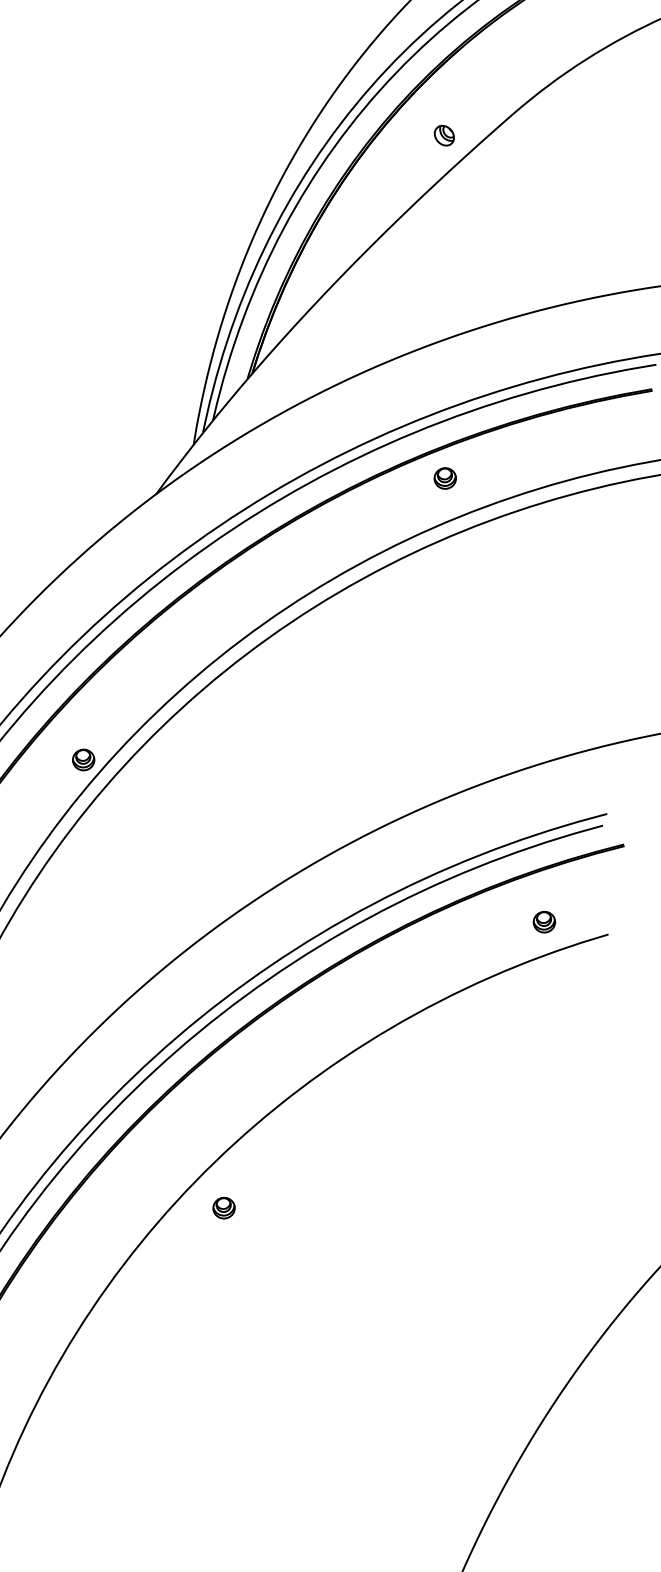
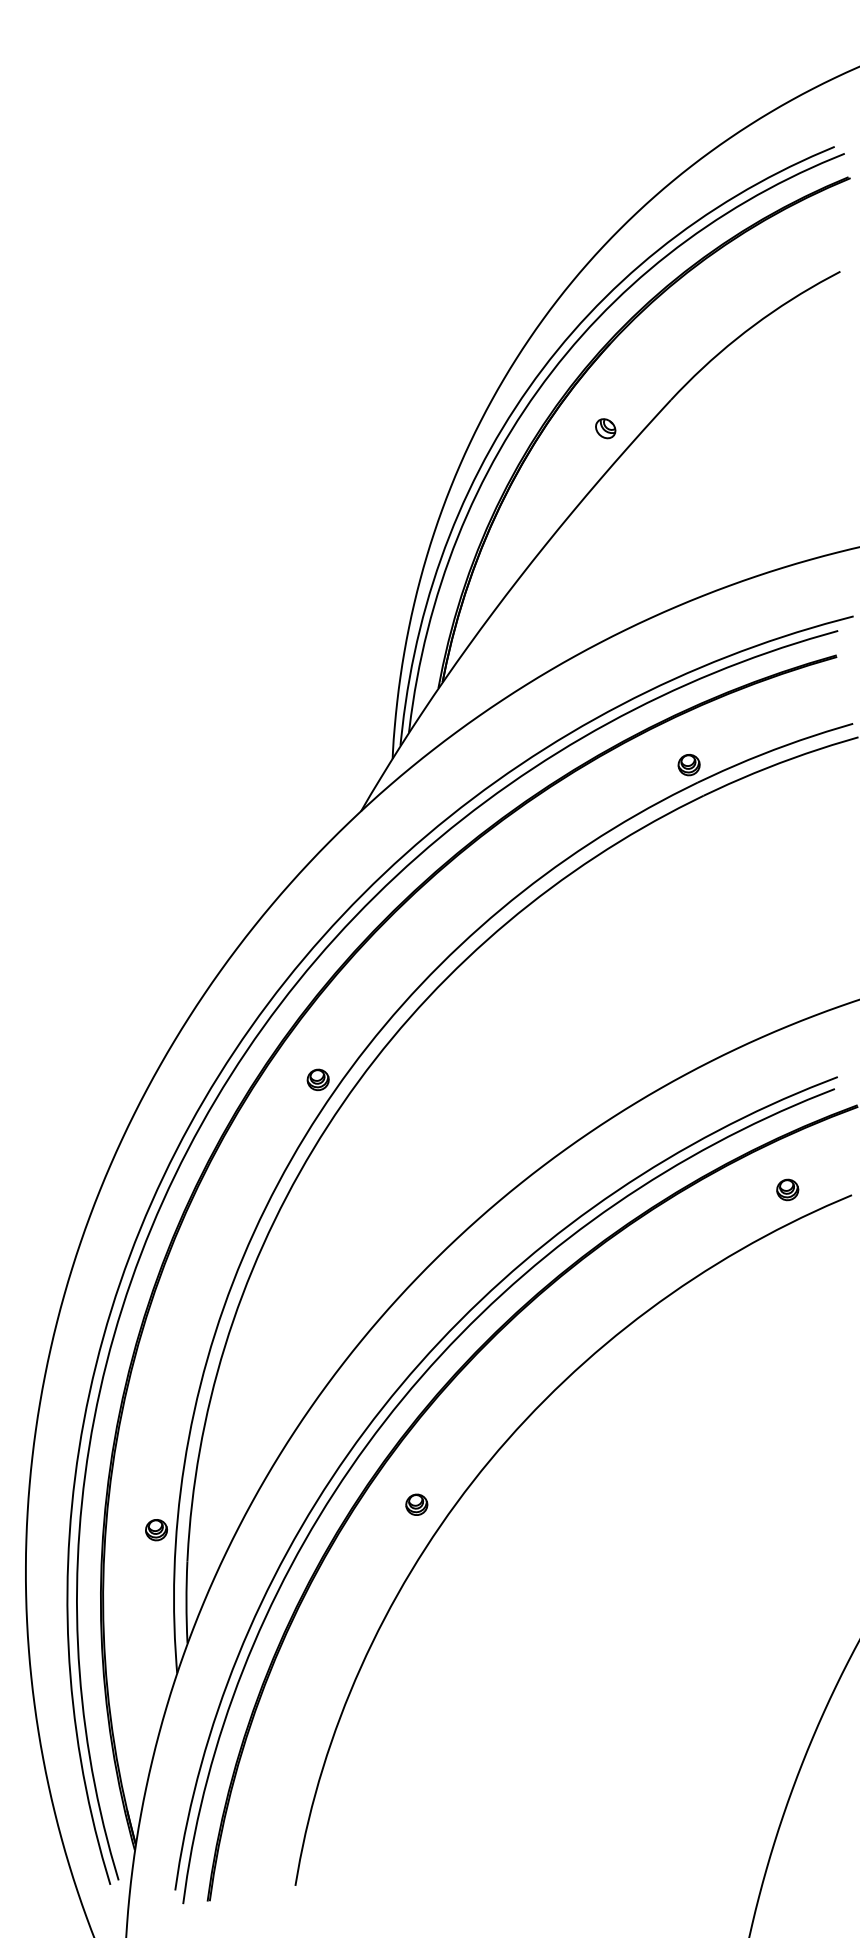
part: (444, 478) -> (688, 765), moved
part: (223, 1207) -> (416, 1504), moved

